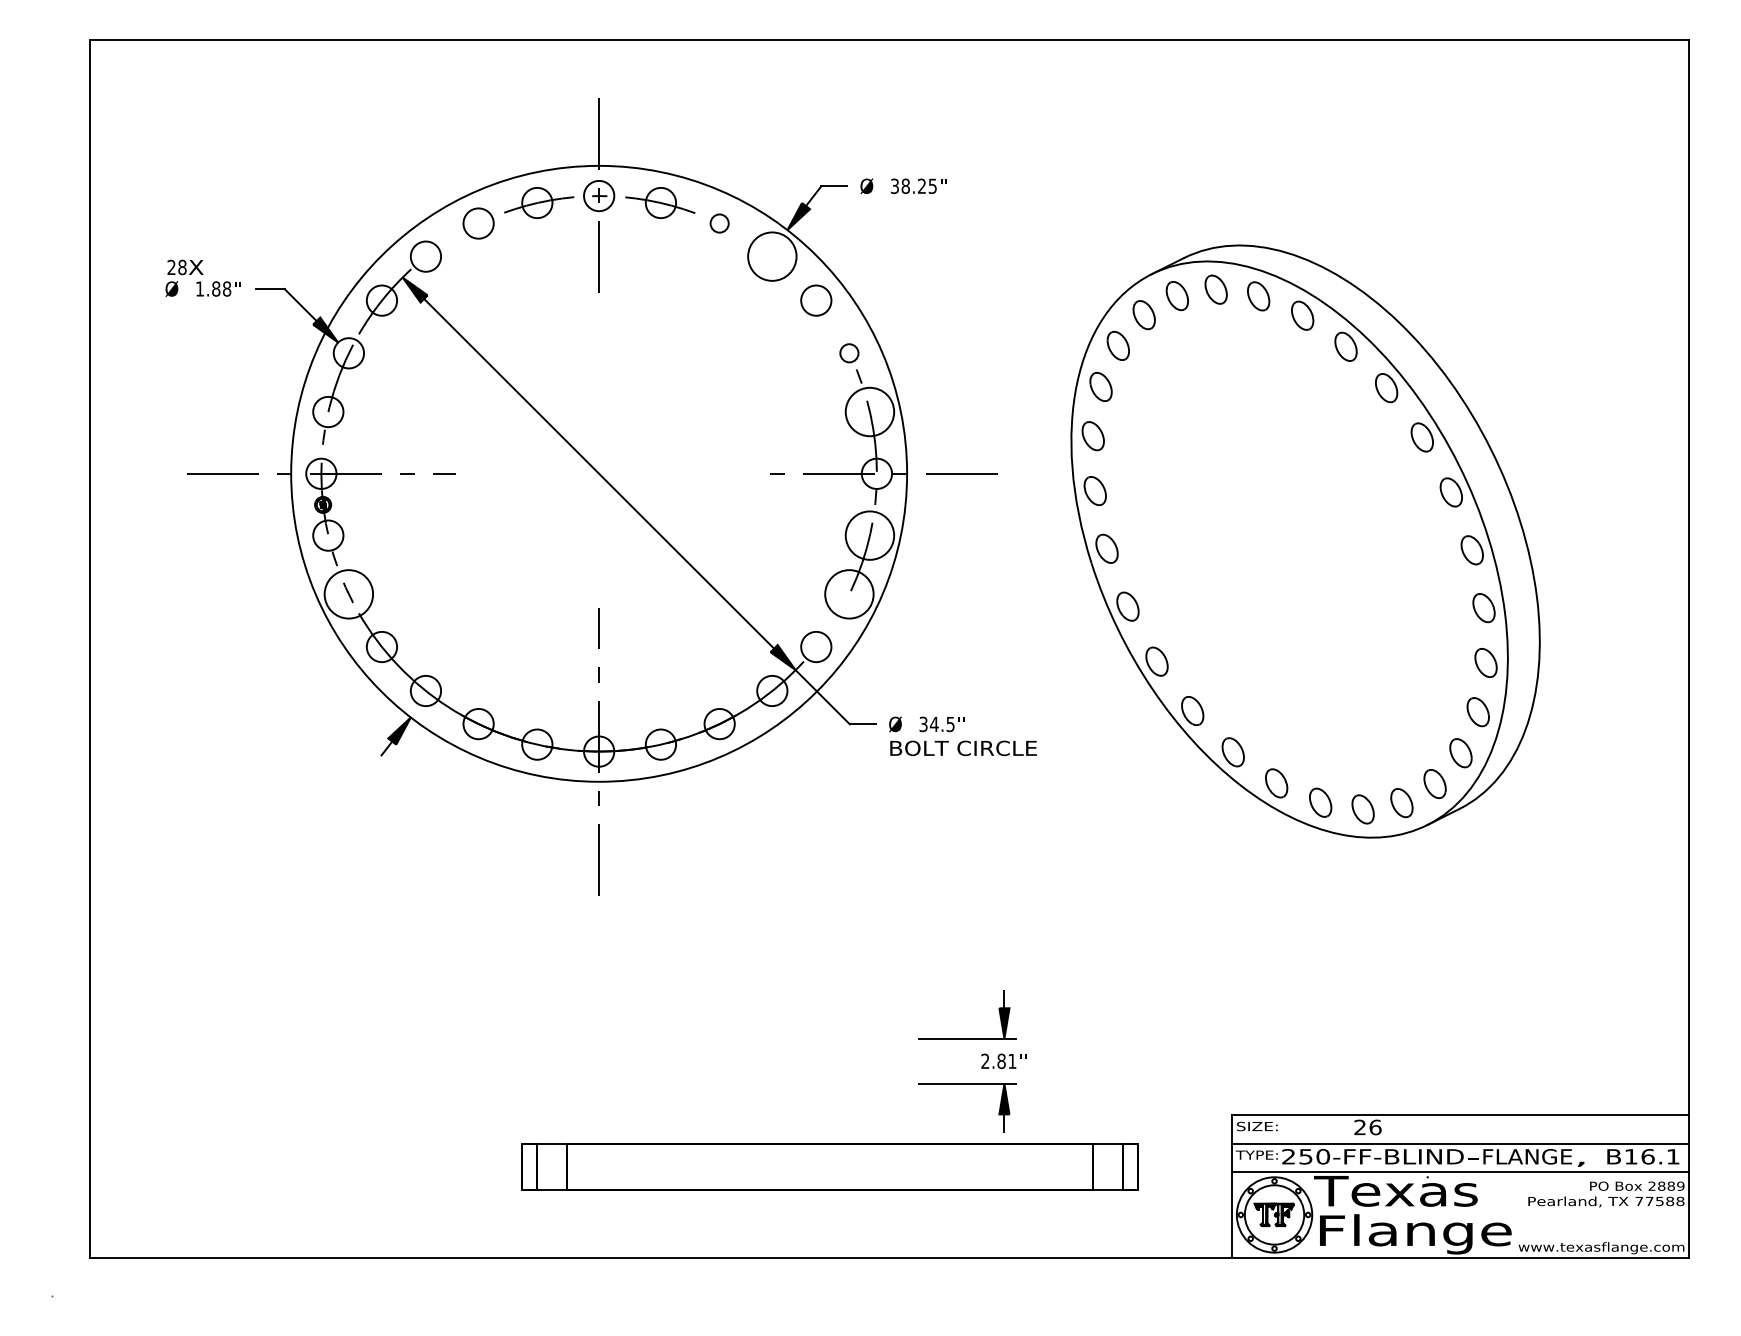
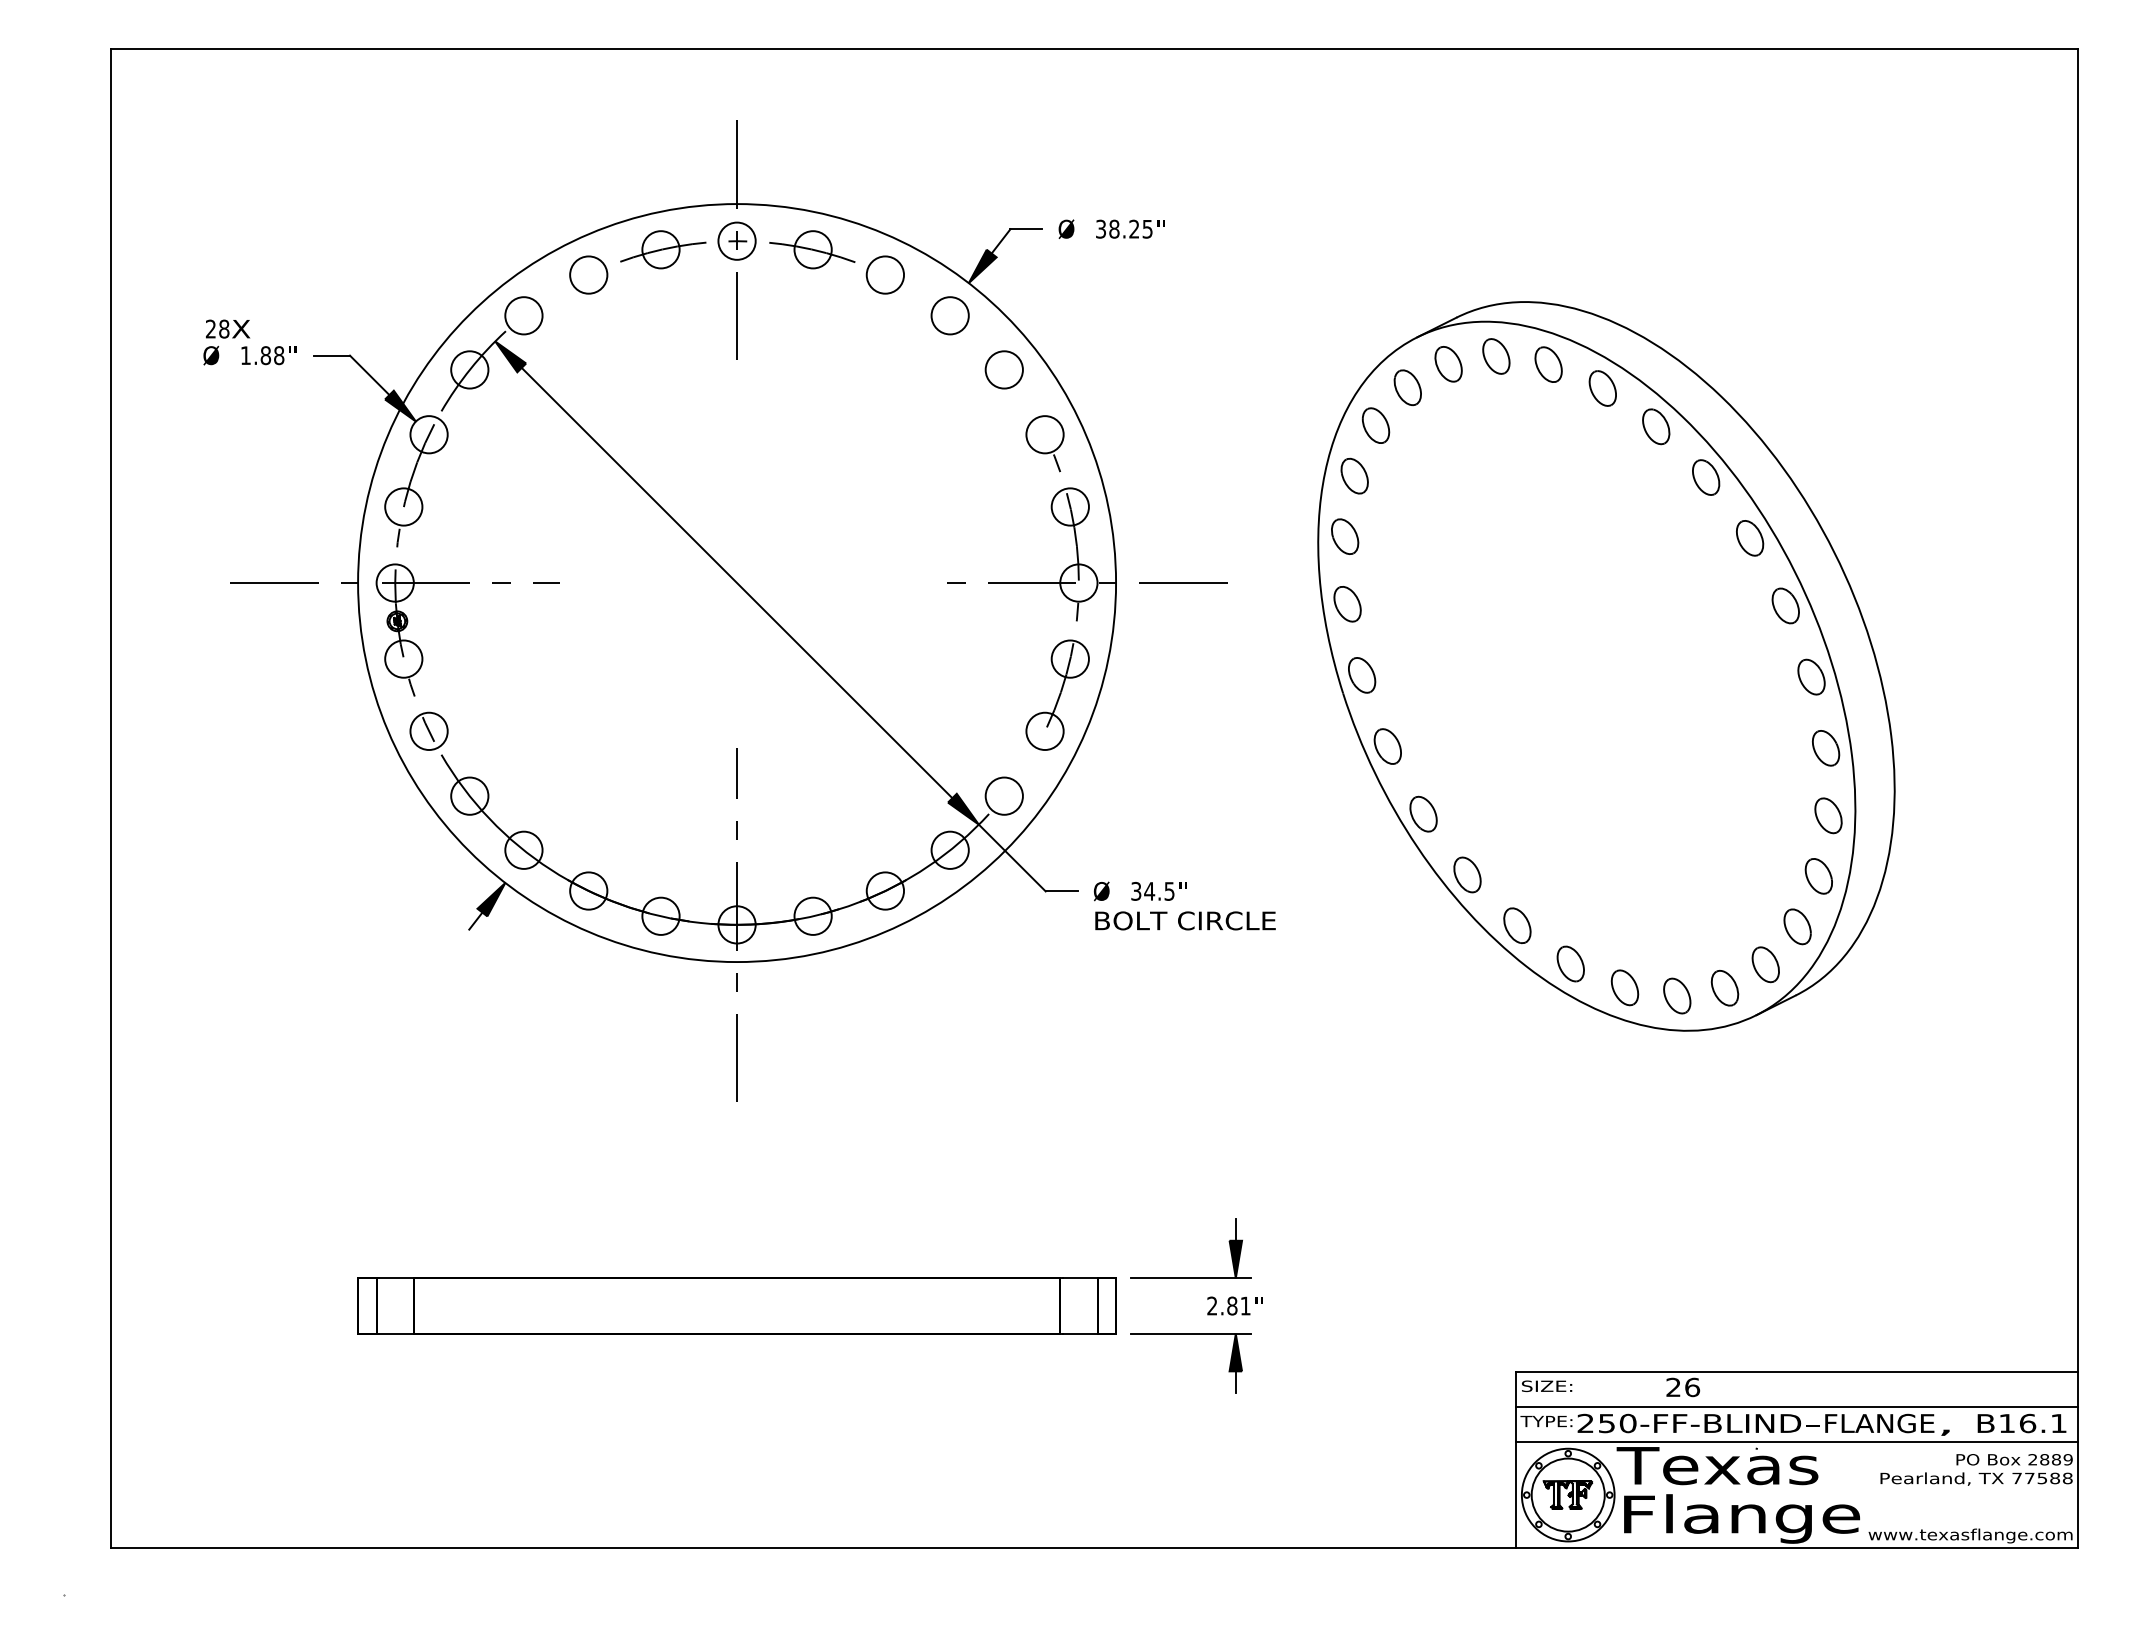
circle: (719, 223) -> (885, 274), size x1.67
circle: (771, 256) -> (949, 315), size x0.62
circle: (848, 353) -> (1044, 434), size x1.67
circle: (869, 411) -> (1069, 506), size x0.62
circle: (869, 535) -> (1069, 658), size x0.62
circle: (348, 594) -> (428, 731), size x0.62
circle: (848, 594) -> (1044, 731), size x0.62
part: (829, 1166) -> (736, 1305), moved

